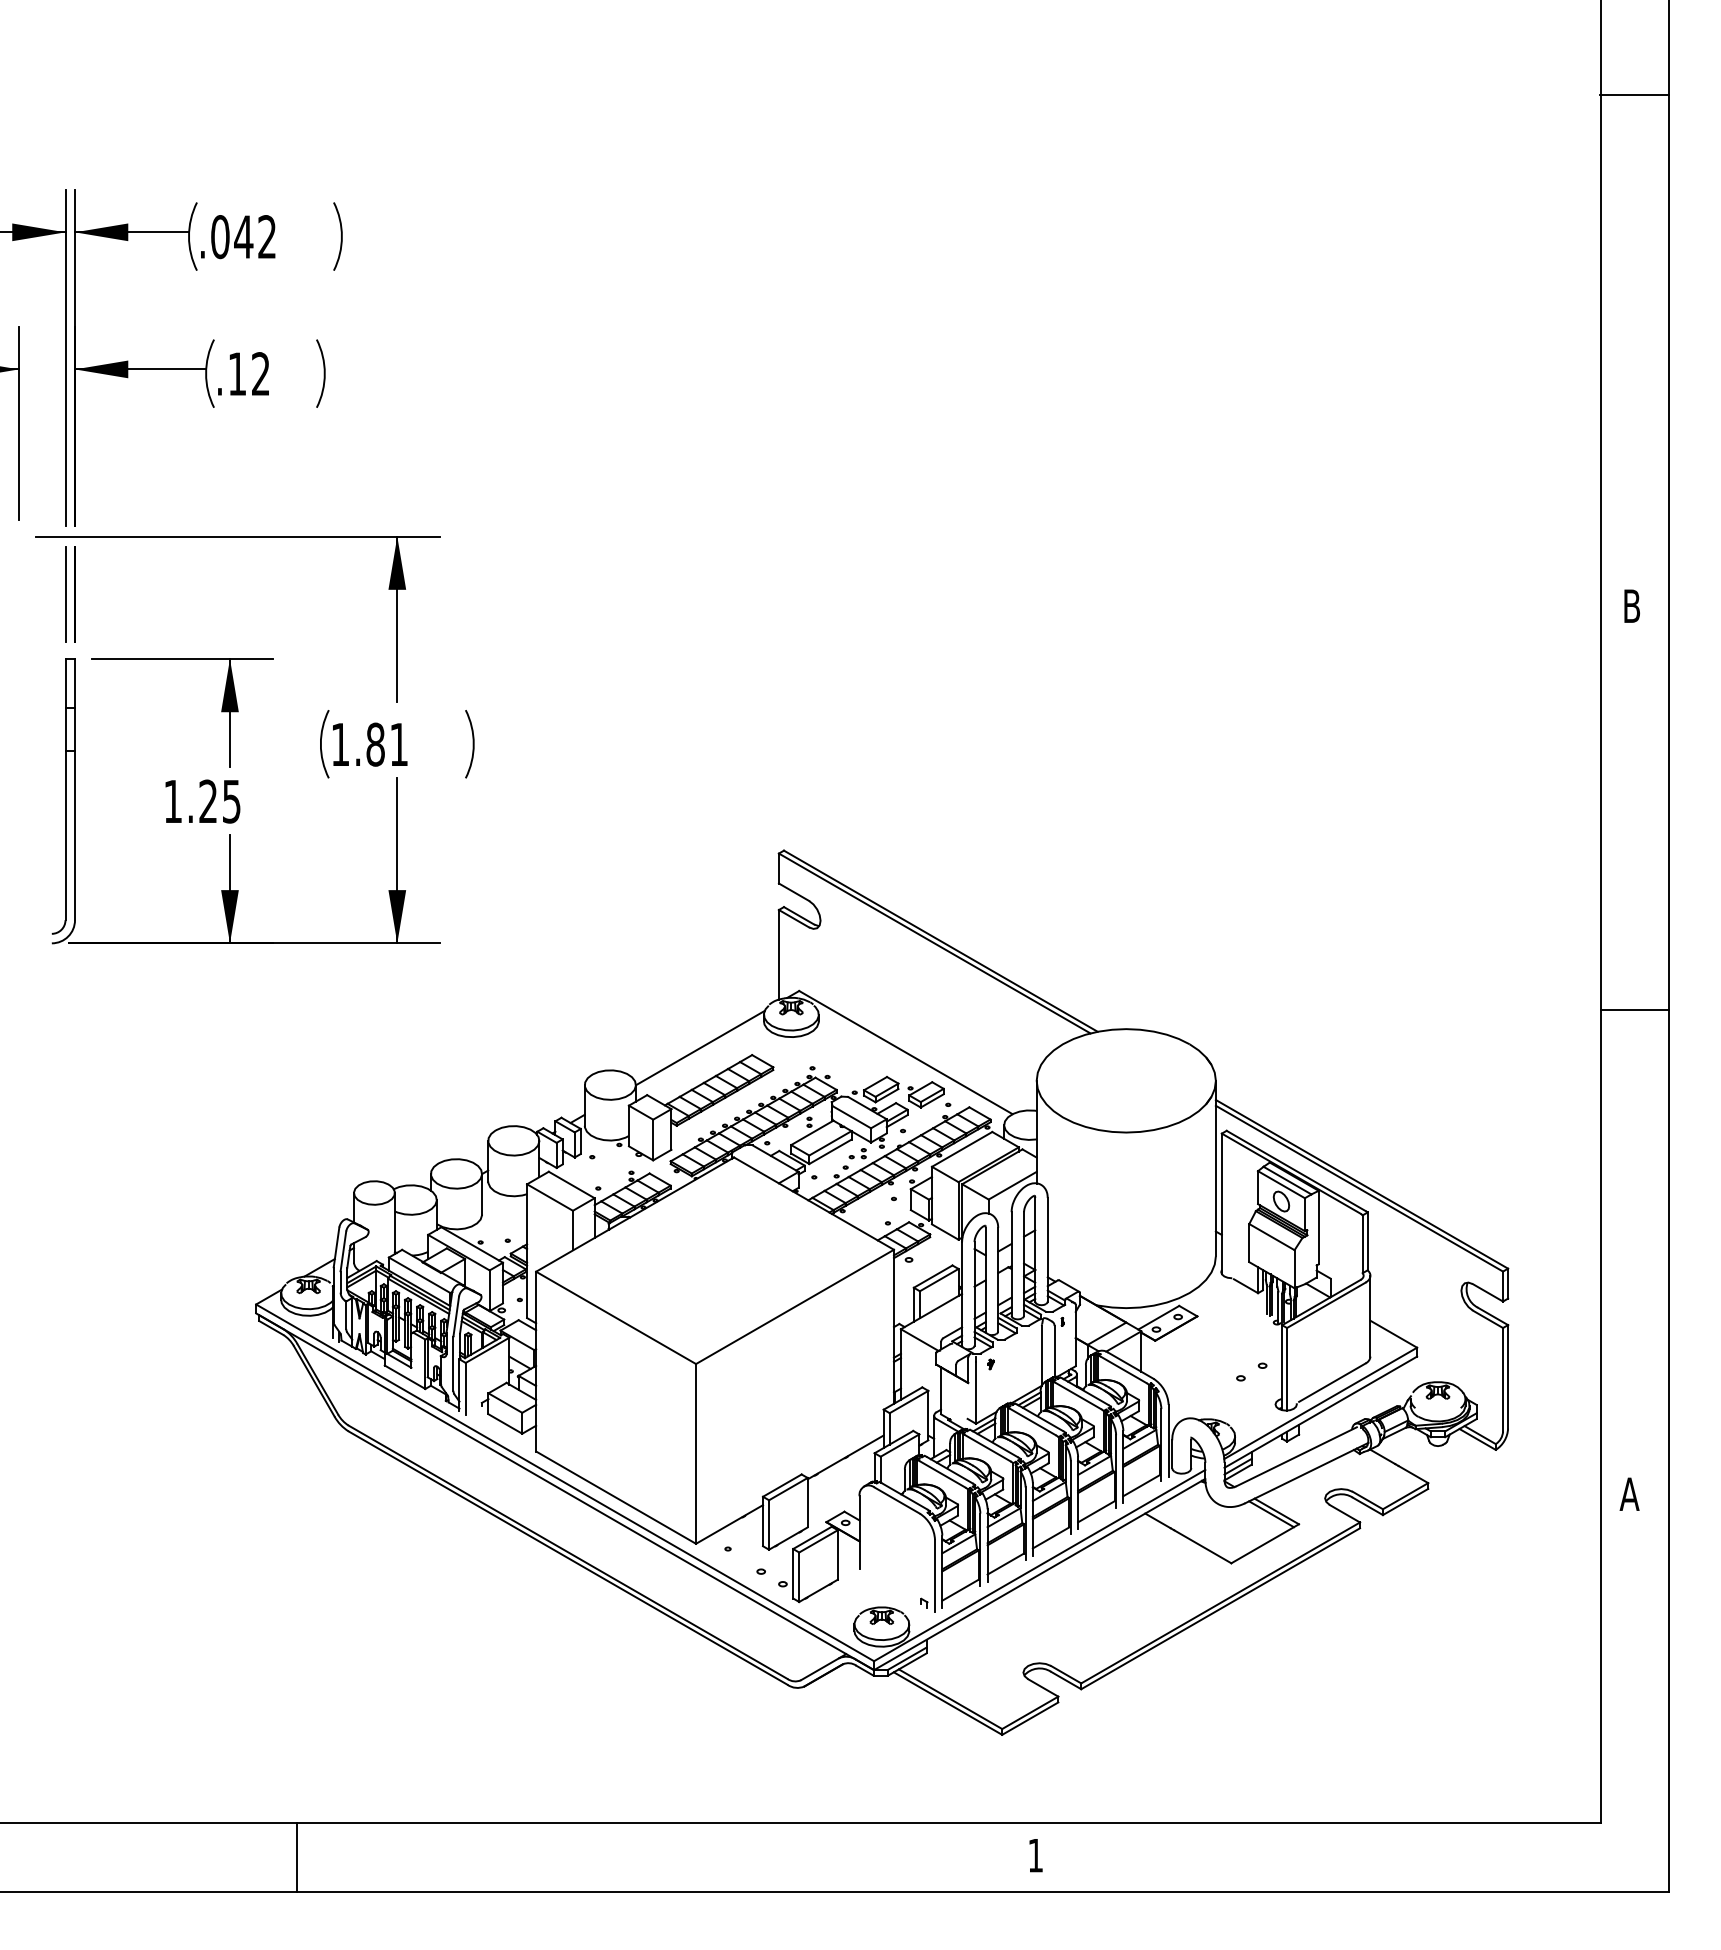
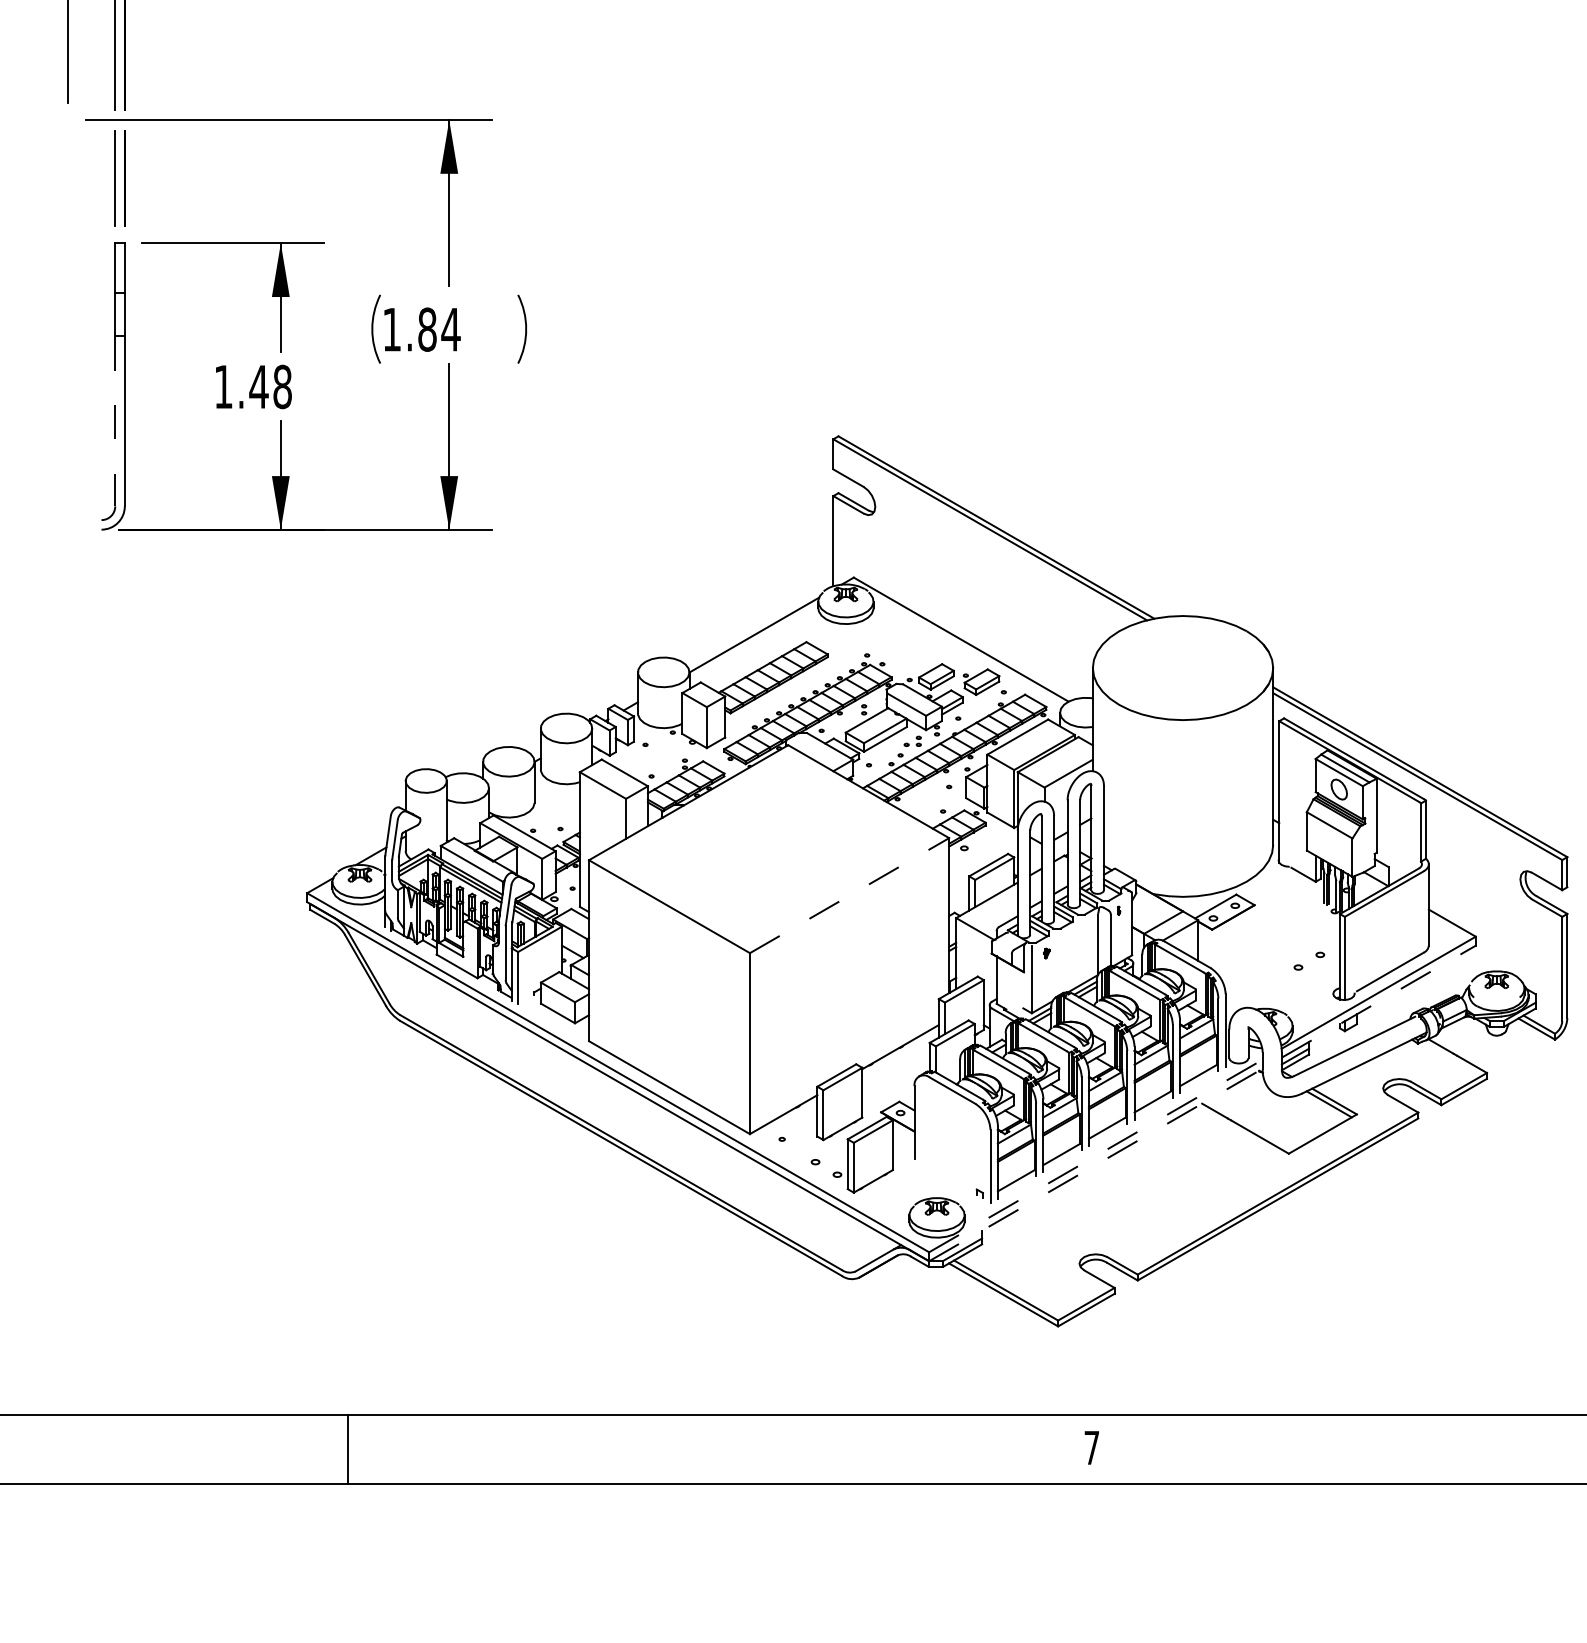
text: (398, 744) -> (450, 329), 1.81 -> 1.84
text: (219, 801) -> (270, 386), 1.25 -> 1.48
line: (65, 835) -> (115, 421), solid -> dashed
line: (795, 1306) -> (850, 895), solid -> dashed
line: (1321, 1411) -> (1379, 1000), solid -> dashed
line: (1040, 1565) -> (1096, 1155), solid -> dashed
line: (1040, 1574) -> (1096, 1164), solid -> dashed
text: (1035, 1855) -> (1091, 1447), 1 -> 7

